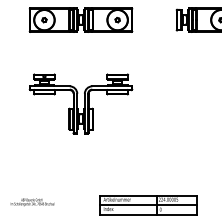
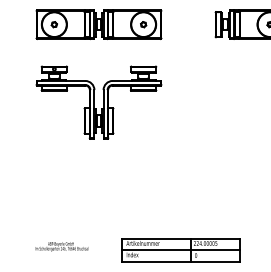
part: (80, 103) -> (98, 101), moved
text: (32, 202) -> (61, 246), moved

